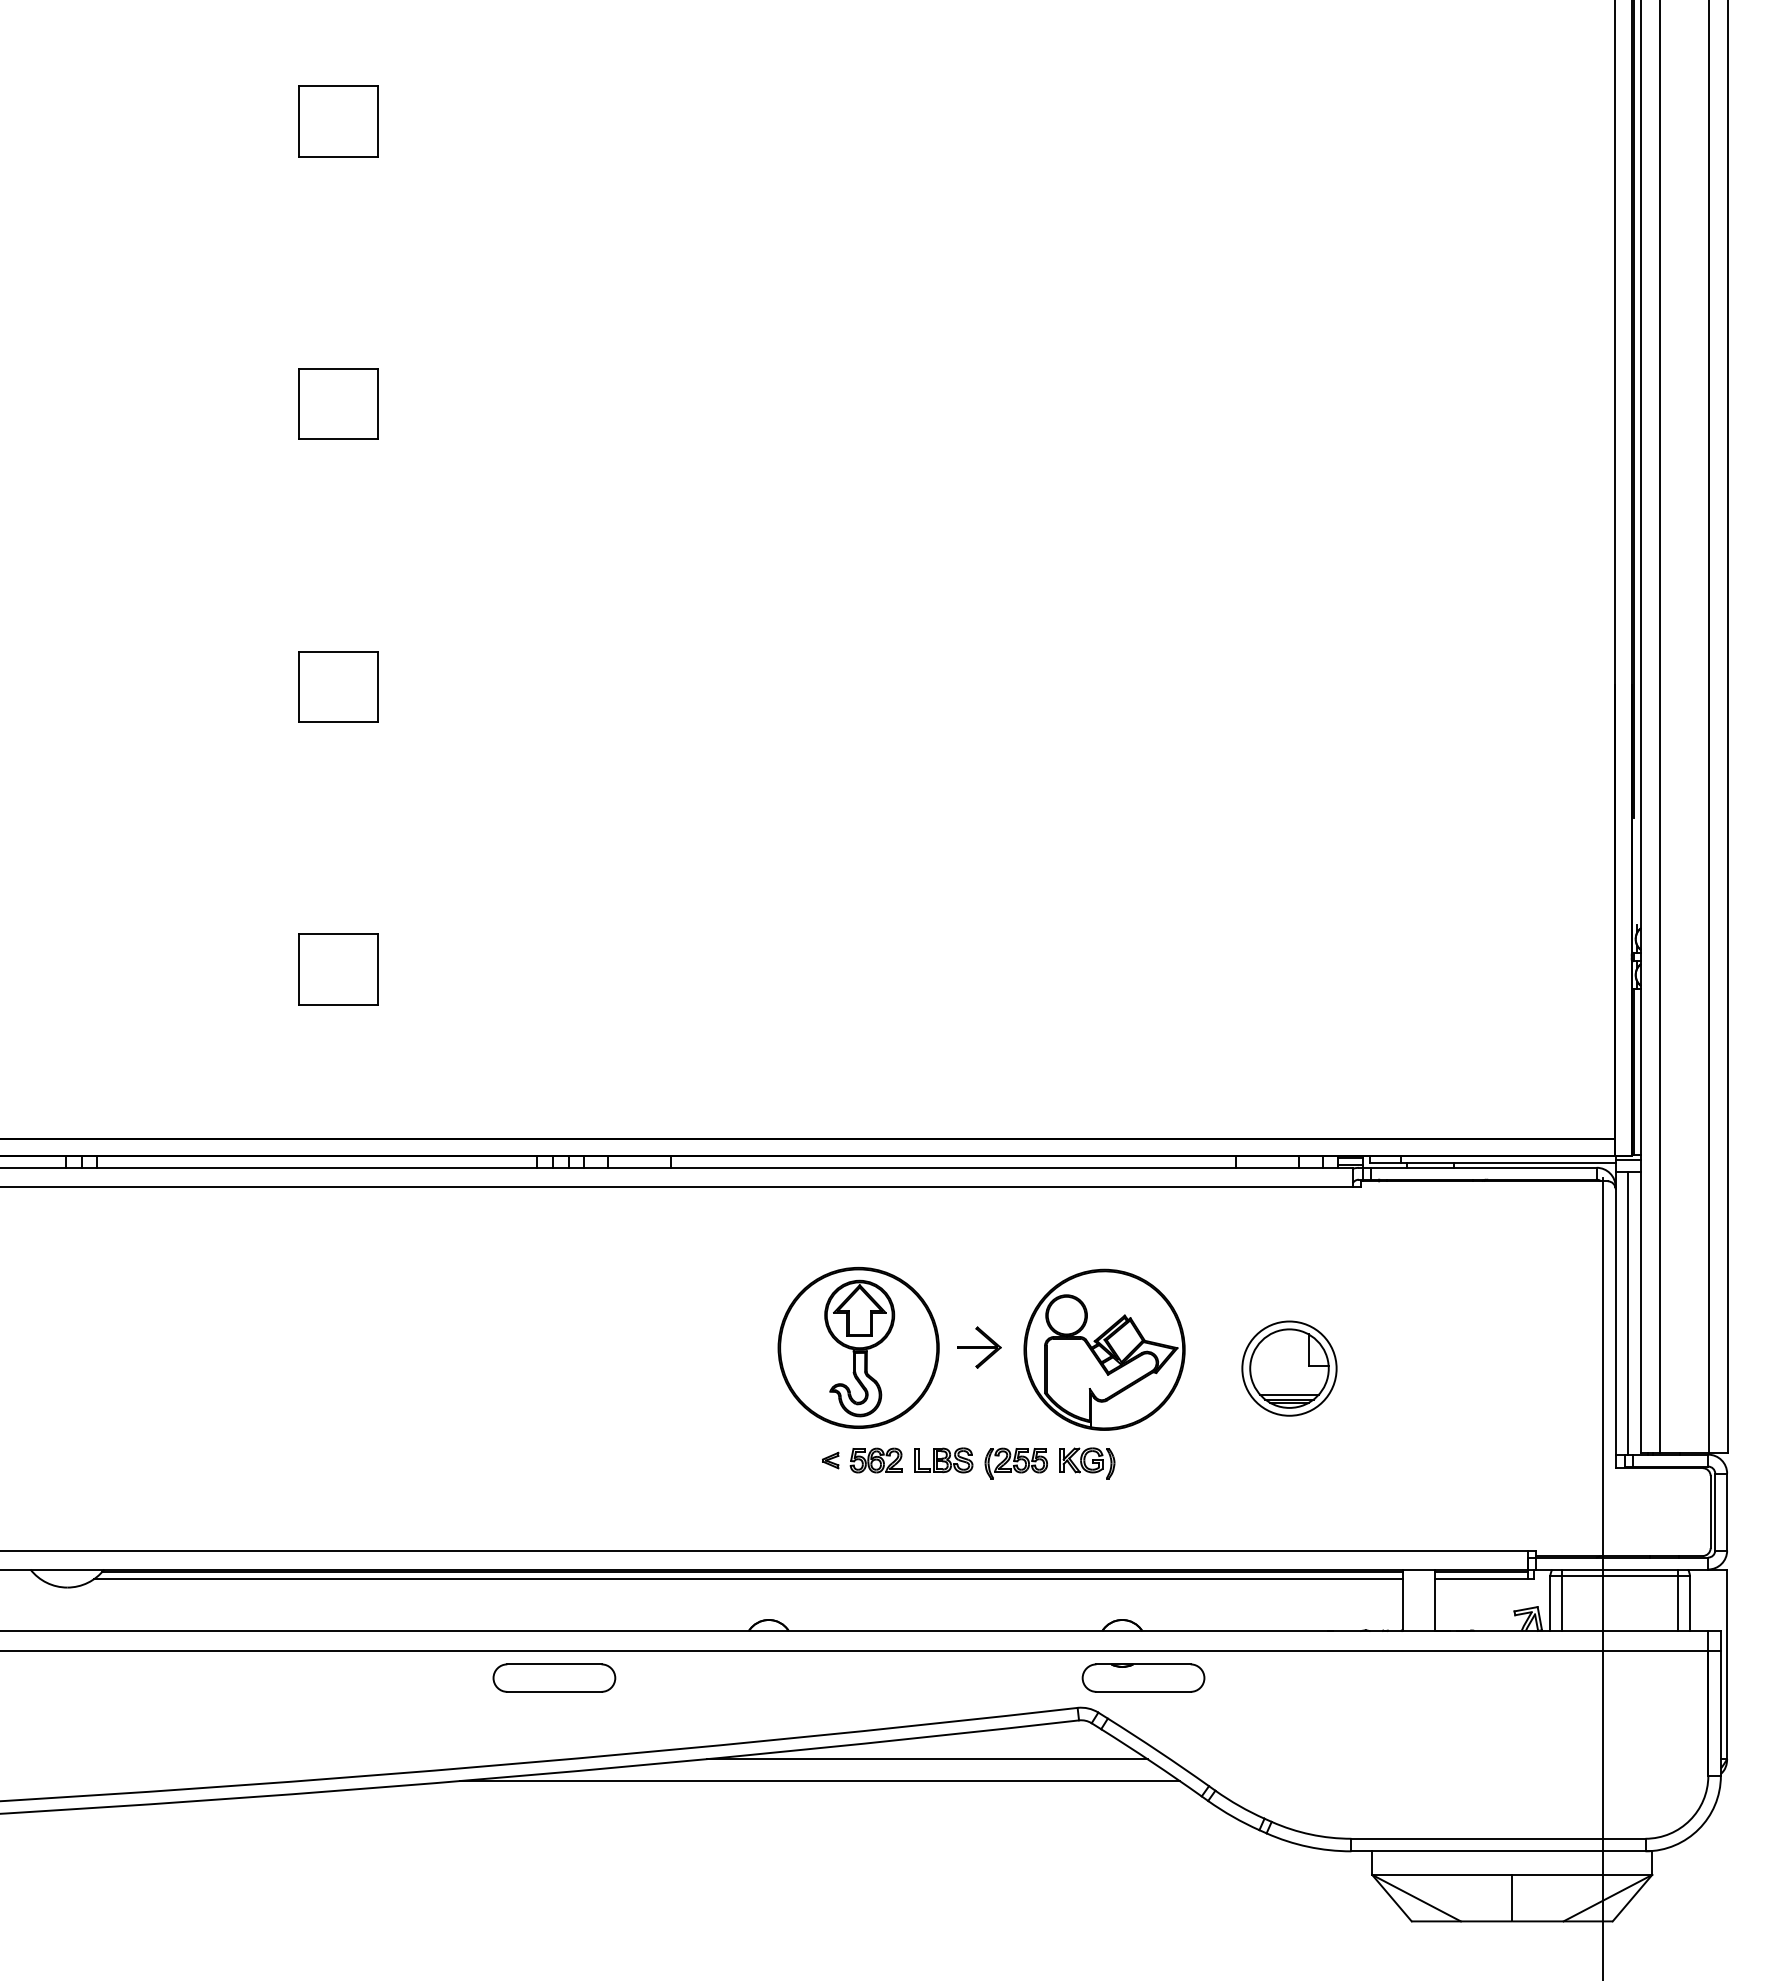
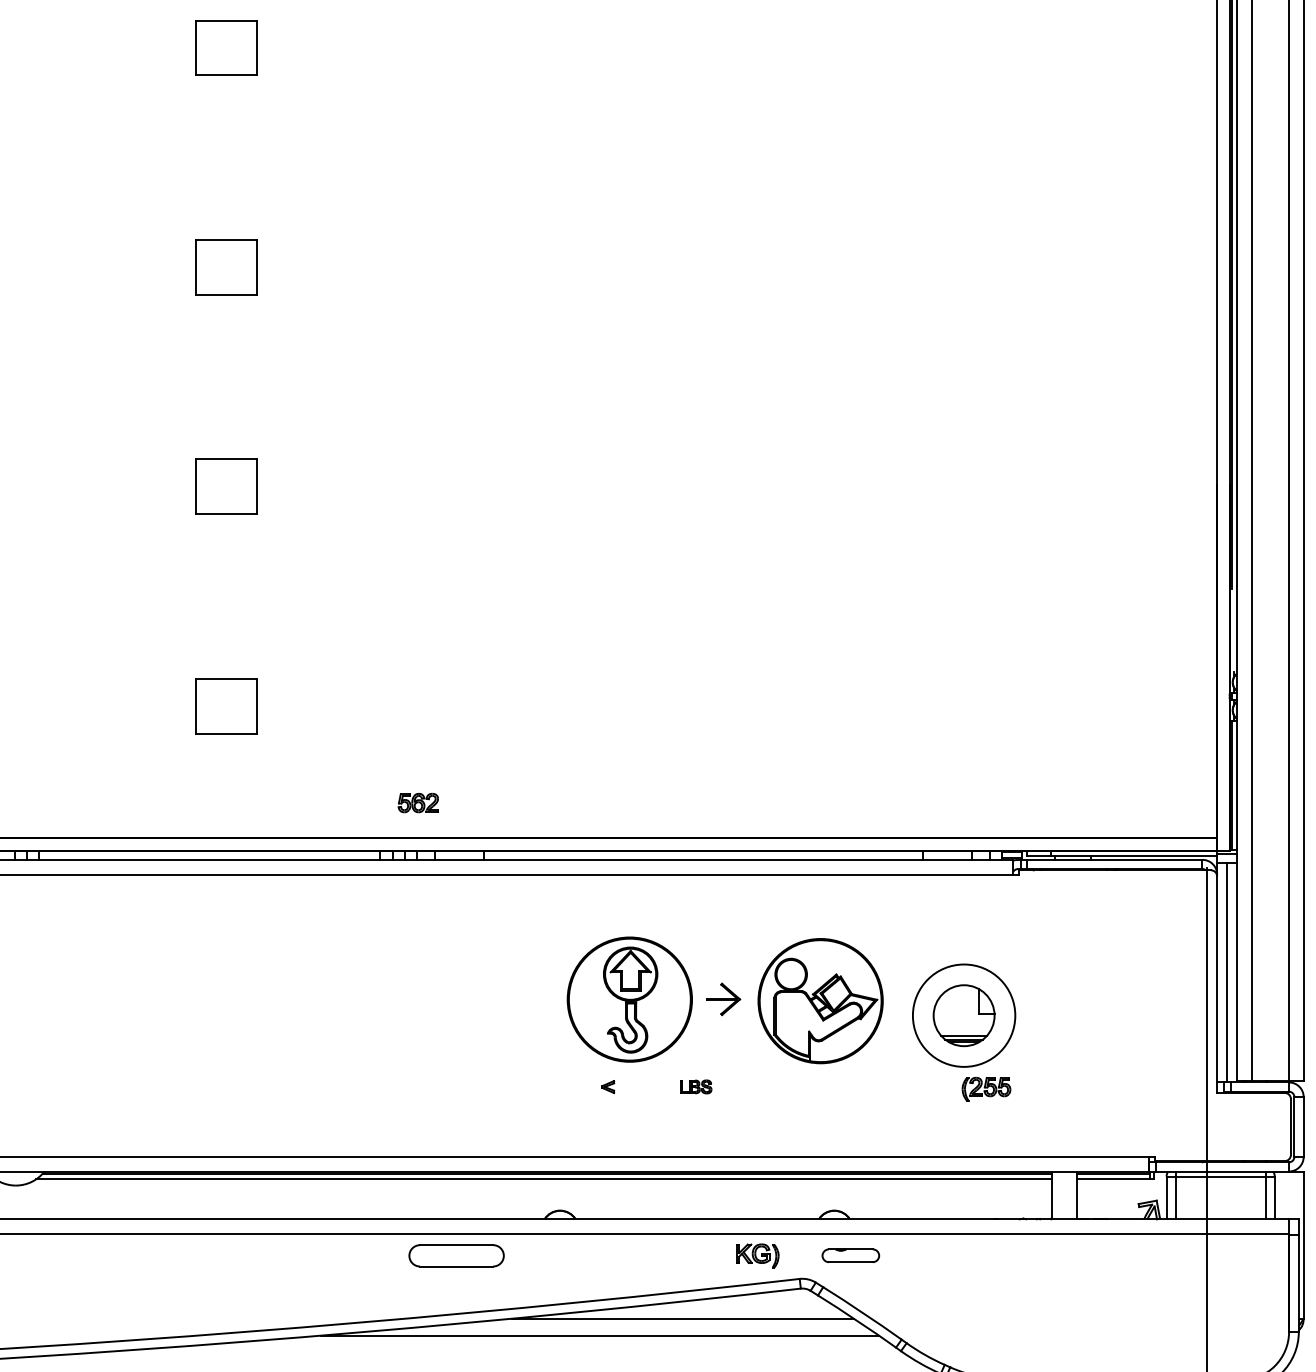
circle: (1289, 1368) -> (964, 1015), size x1.4
part: (875, 1460) -> (417, 802), moved
part: (943, 1460) -> (695, 1086), size x0.7
part: (1015, 1463) -> (985, 1089), moved
part: (1087, 1463) -> (757, 1256), moved
part: (554, 1677) -> (456, 1255), moved
part: (1143, 1677) -> (850, 1255), size x0.6

